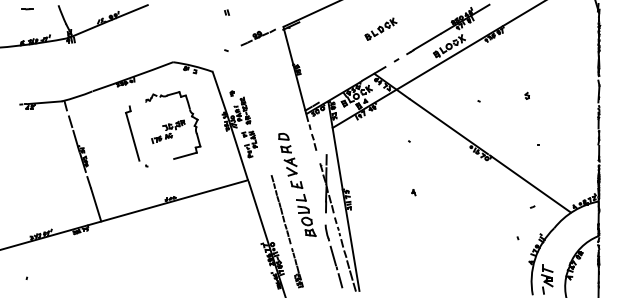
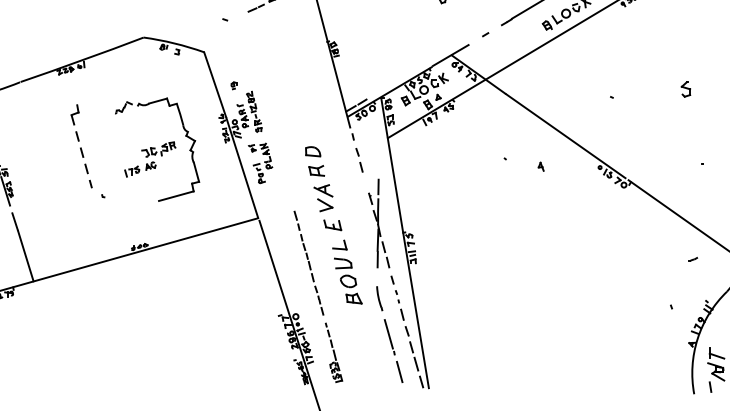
part: (526, 95) -> (684, 88), size x1.6
part: (173, 125) -> (157, 149), moved
line: (132, 136) -> (81, 151), solid -> dashed
part: (413, 192) -> (540, 166), moved

